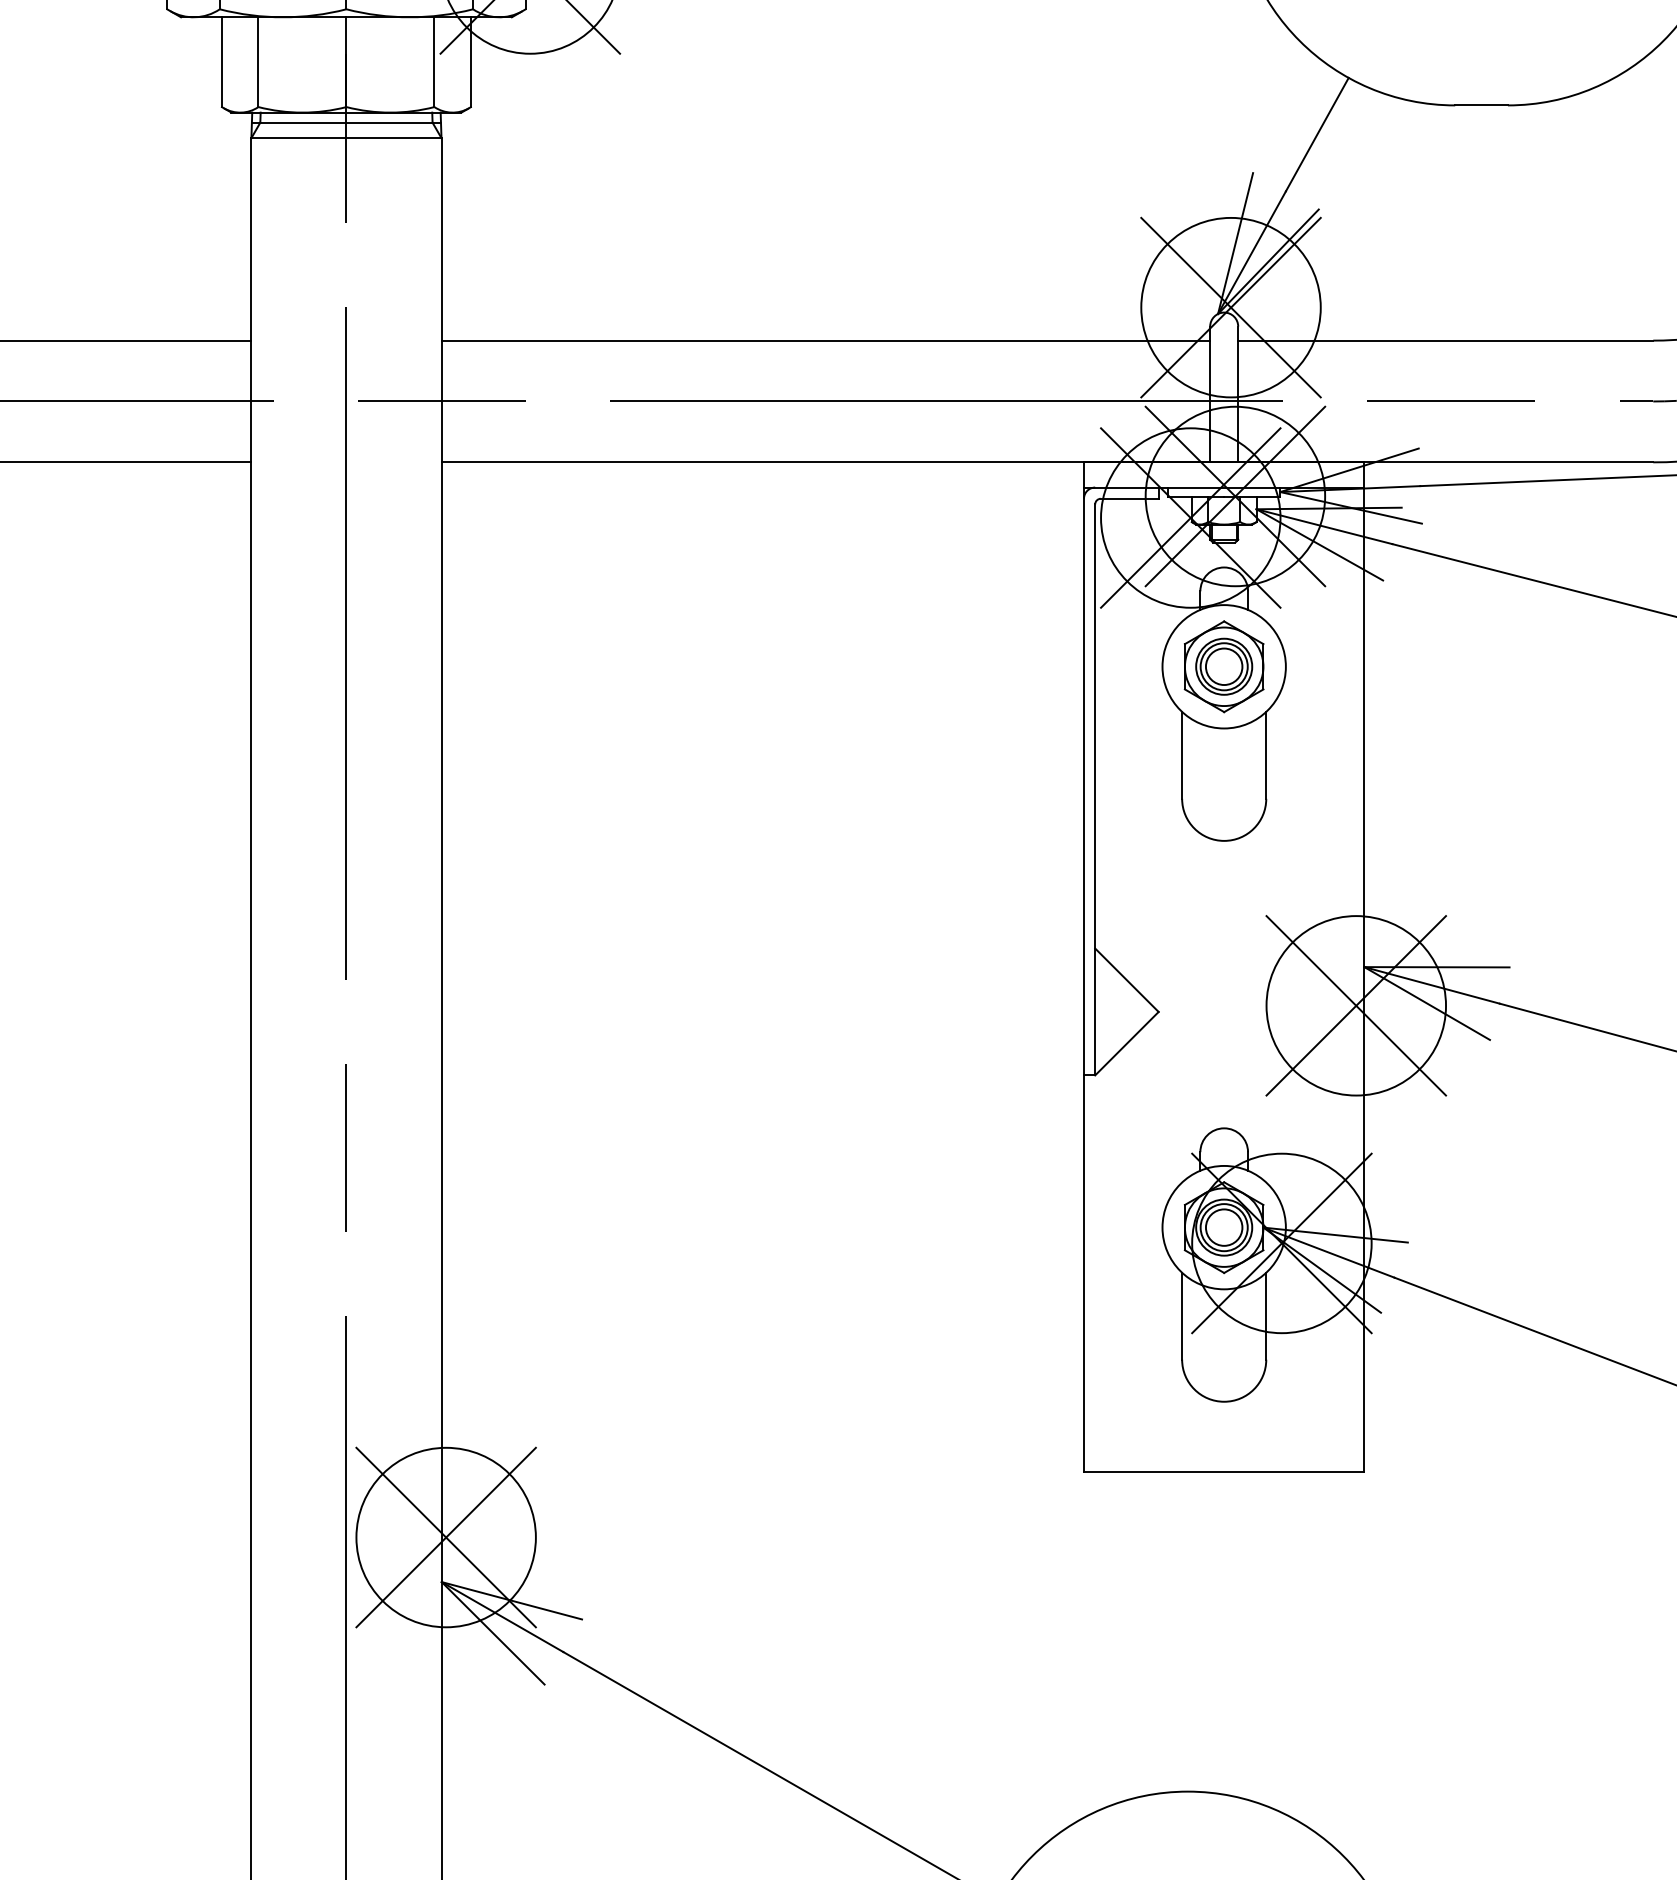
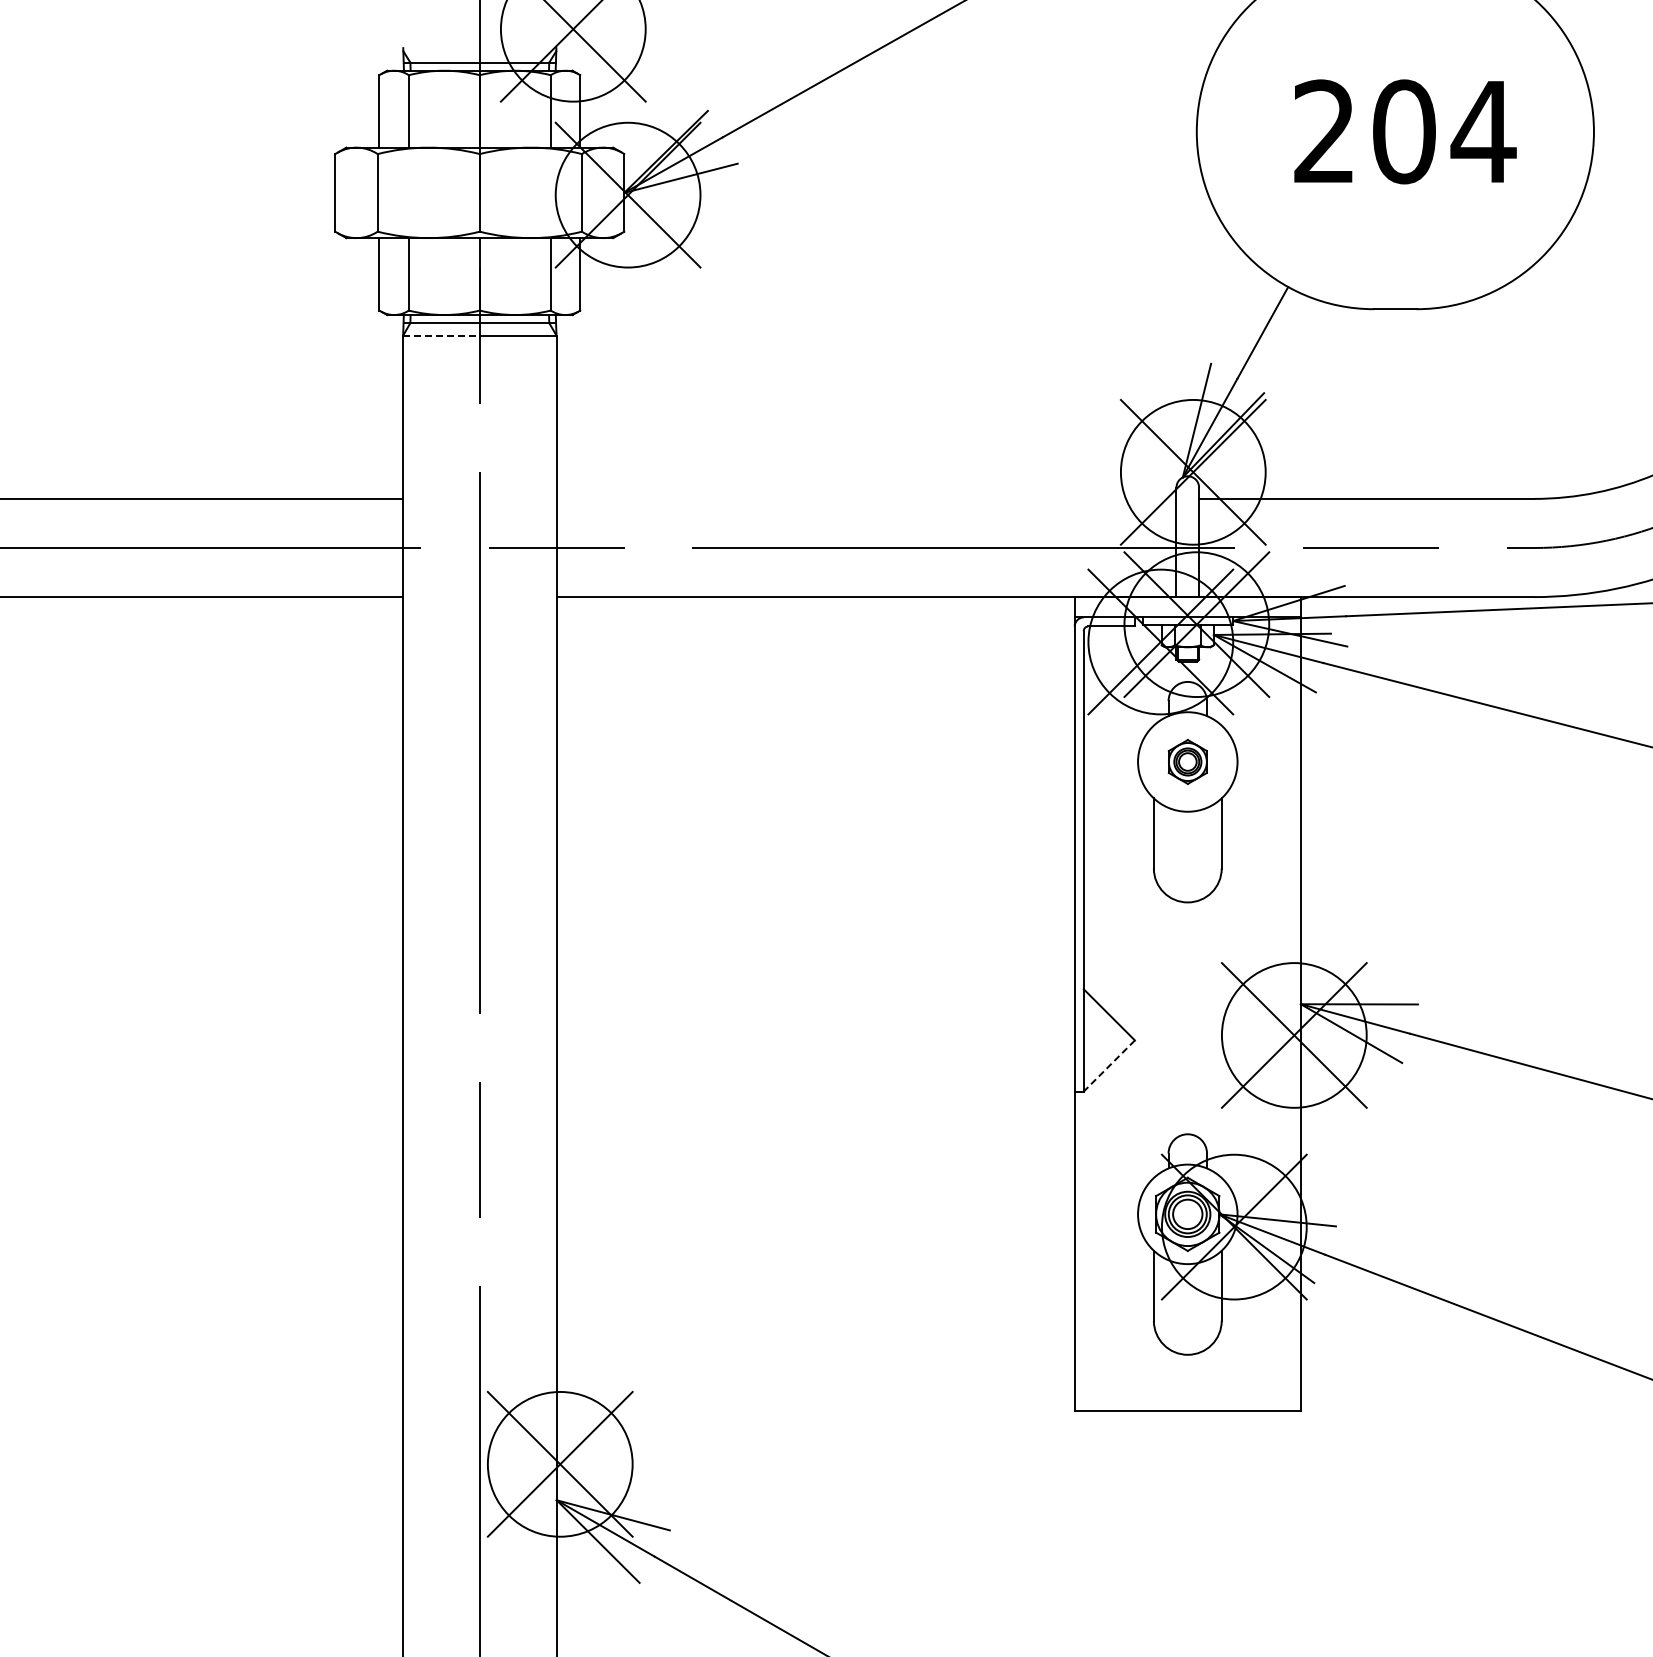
line: (298, 138) -> (441, 335), solid -> dashed
line: (825, 340) -> (866, 498), removed
part: (1223, 666) -> (1187, 761), size x0.6
line: (1125, 1044) -> (1108, 1066), solid -> dashed

